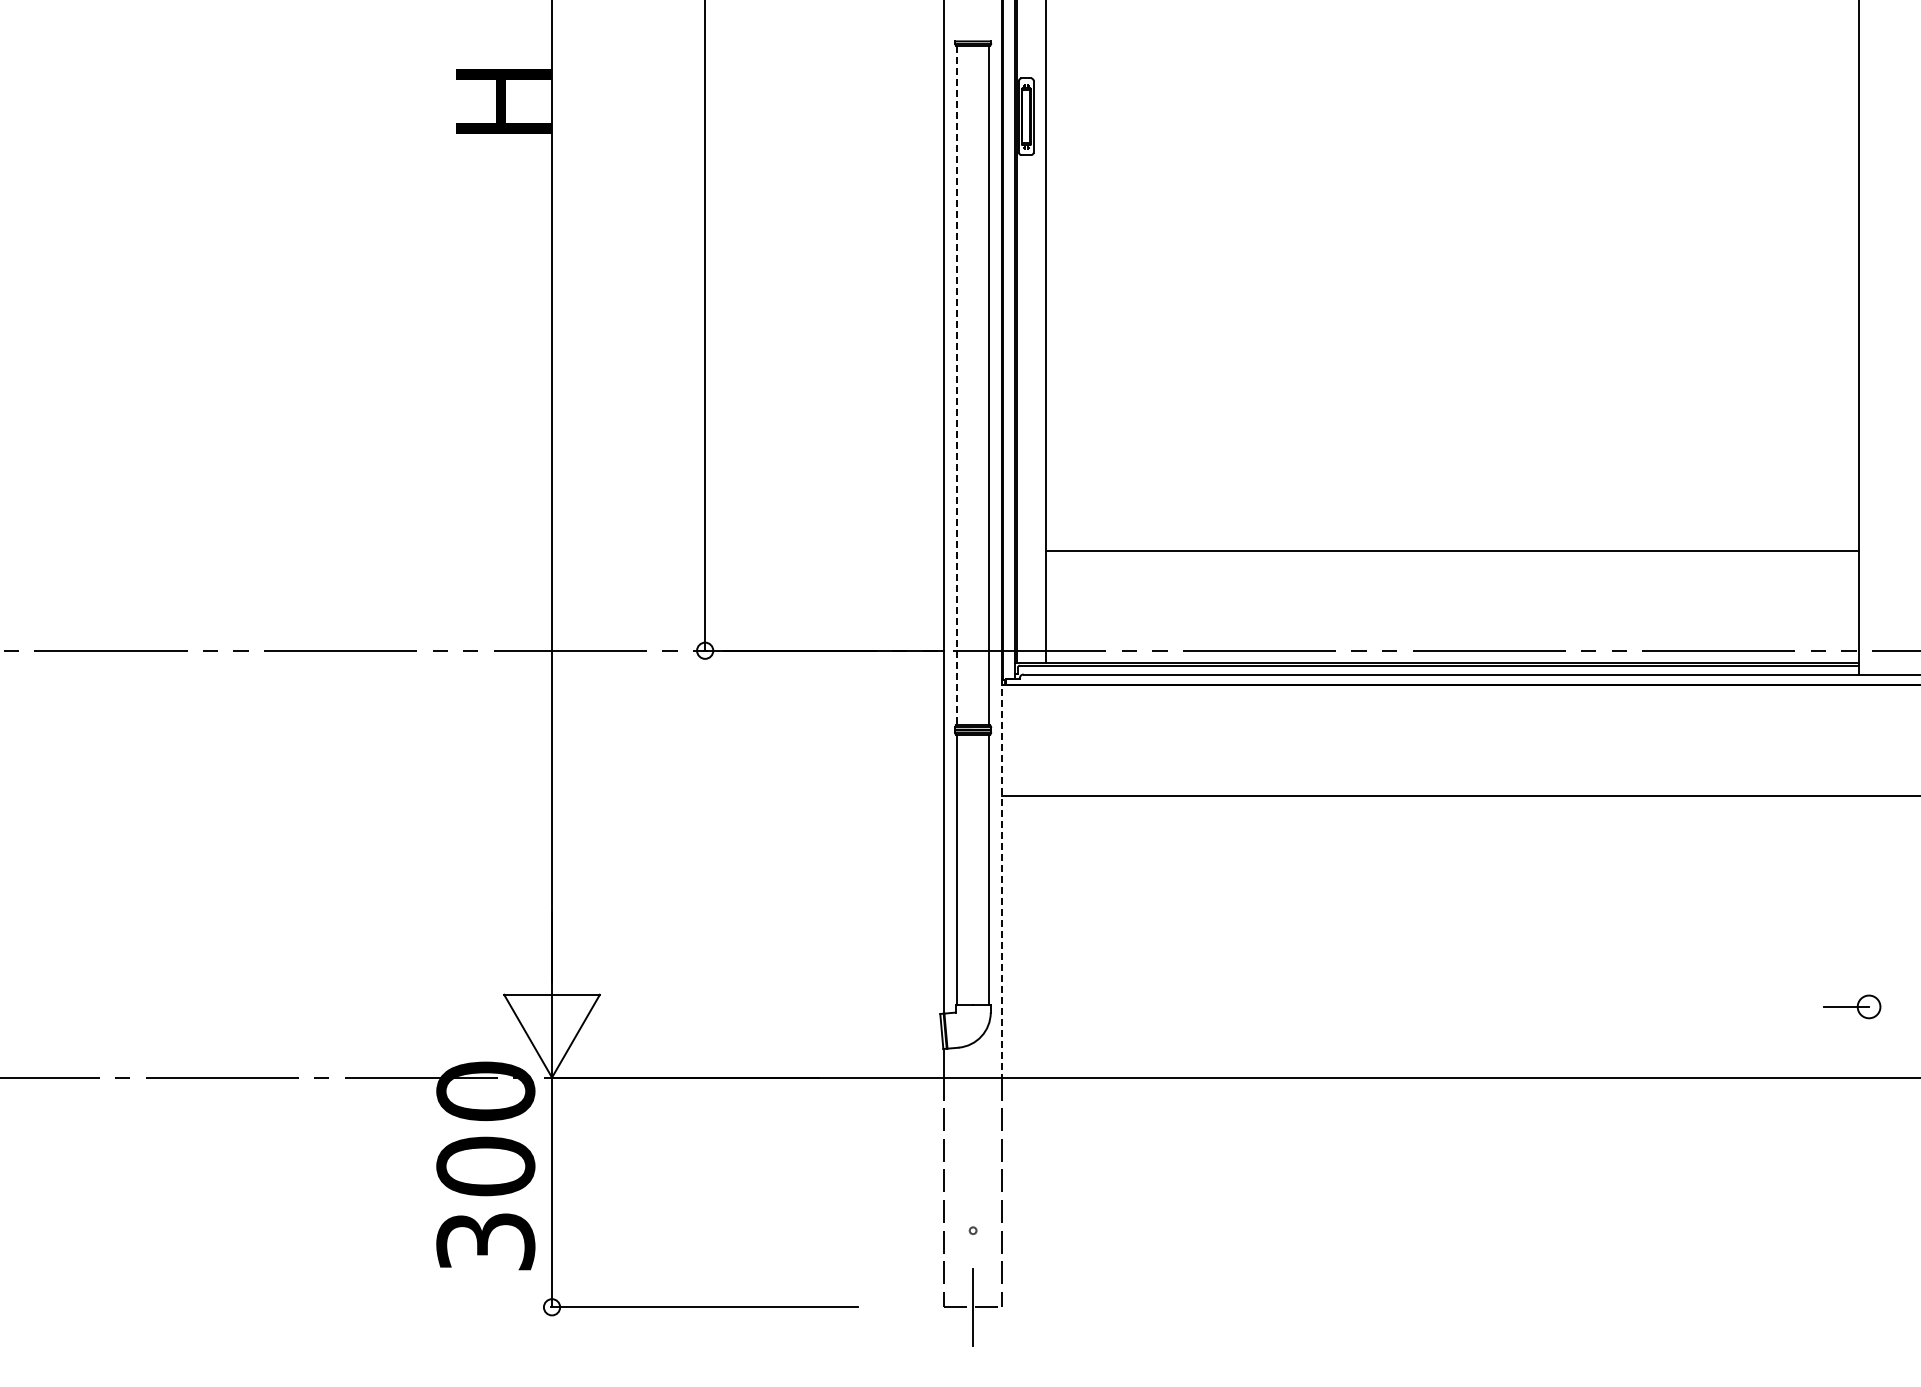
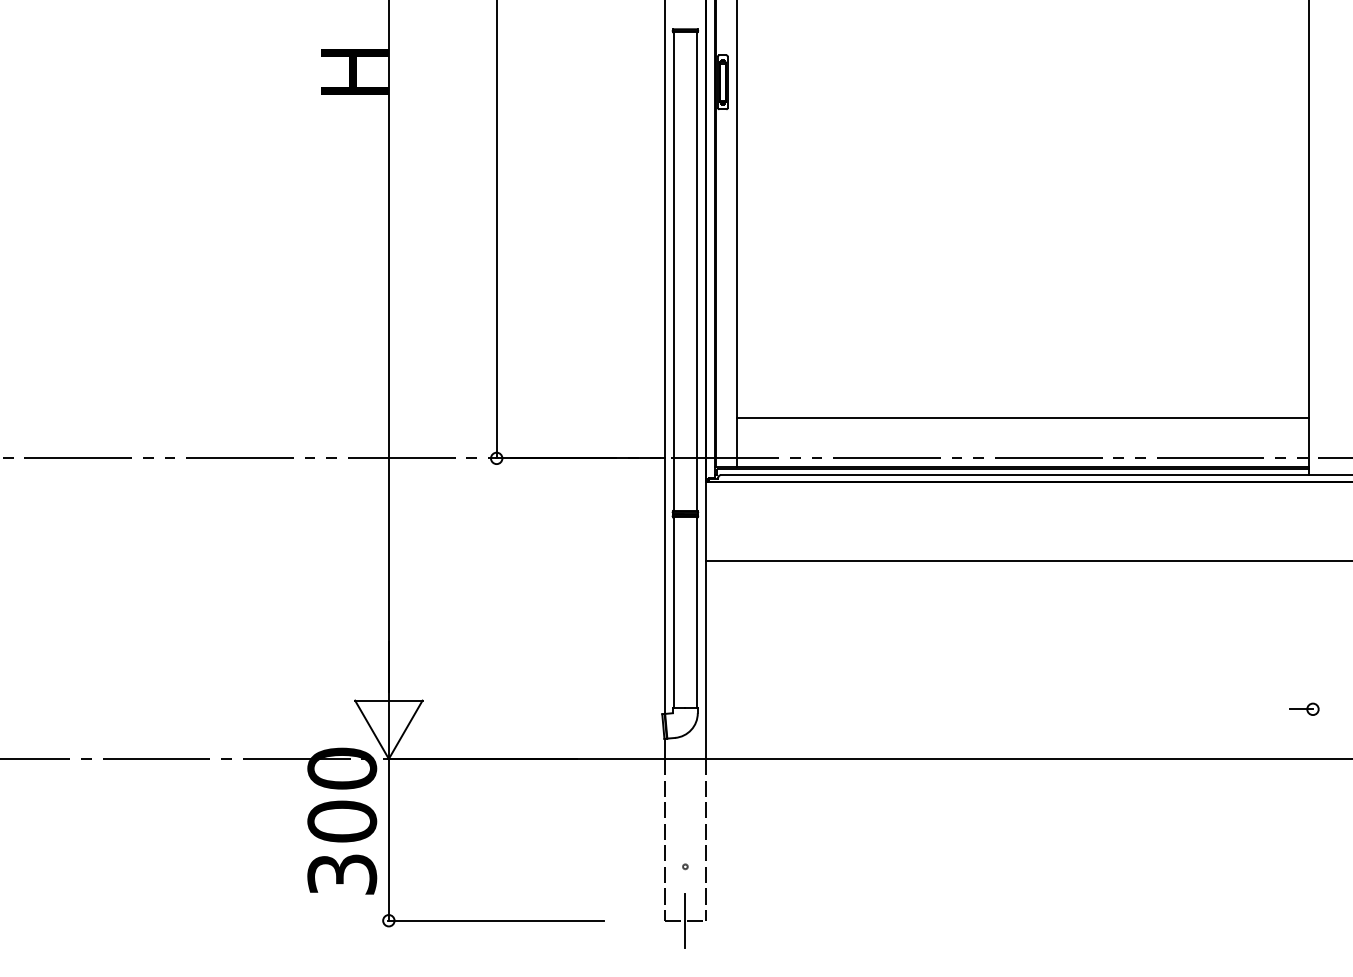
line: (957, 385) -> (674, 271), dashed -> solid
line: (1451, 550) -> (1022, 417), moved
line: (1001, 877) -> (705, 618), dashed -> solid
part: (1852, 1007) -> (1304, 709), size x0.71

